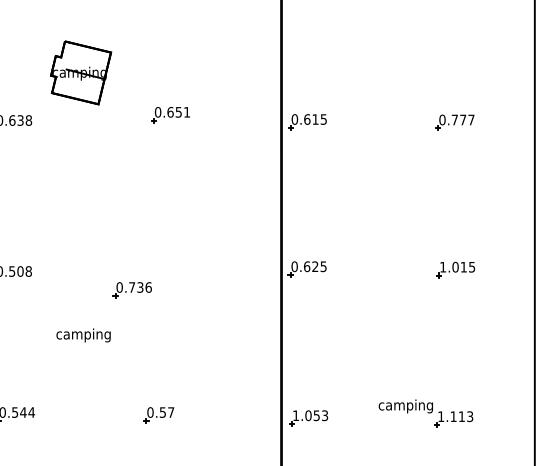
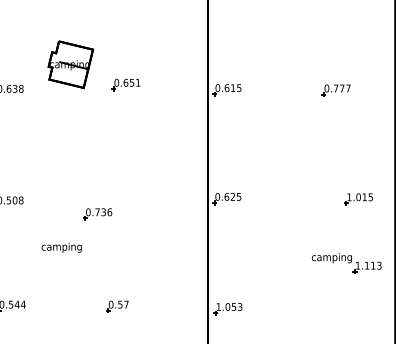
part: (80, 72) -> (70, 64), moved
part: (455, 270) -> (358, 199), moved
part: (425, 413) -> (346, 263), moved

